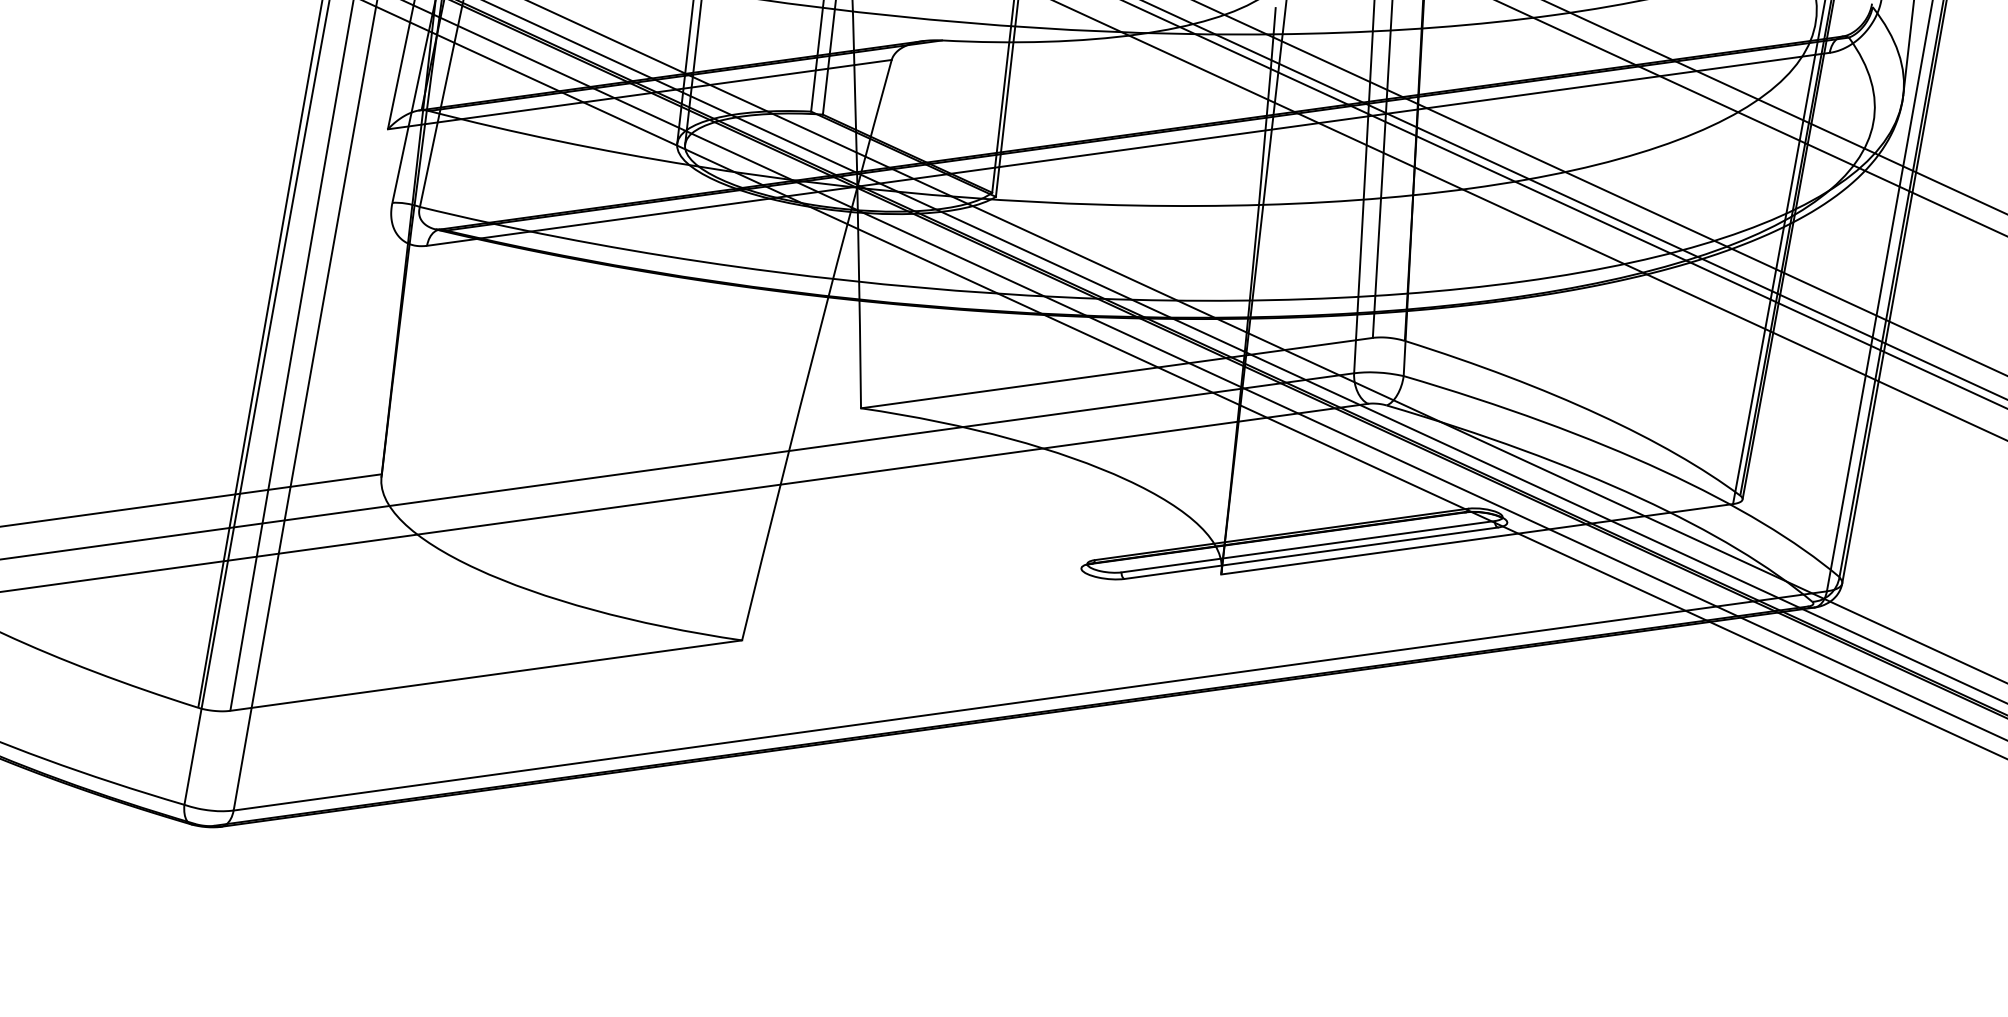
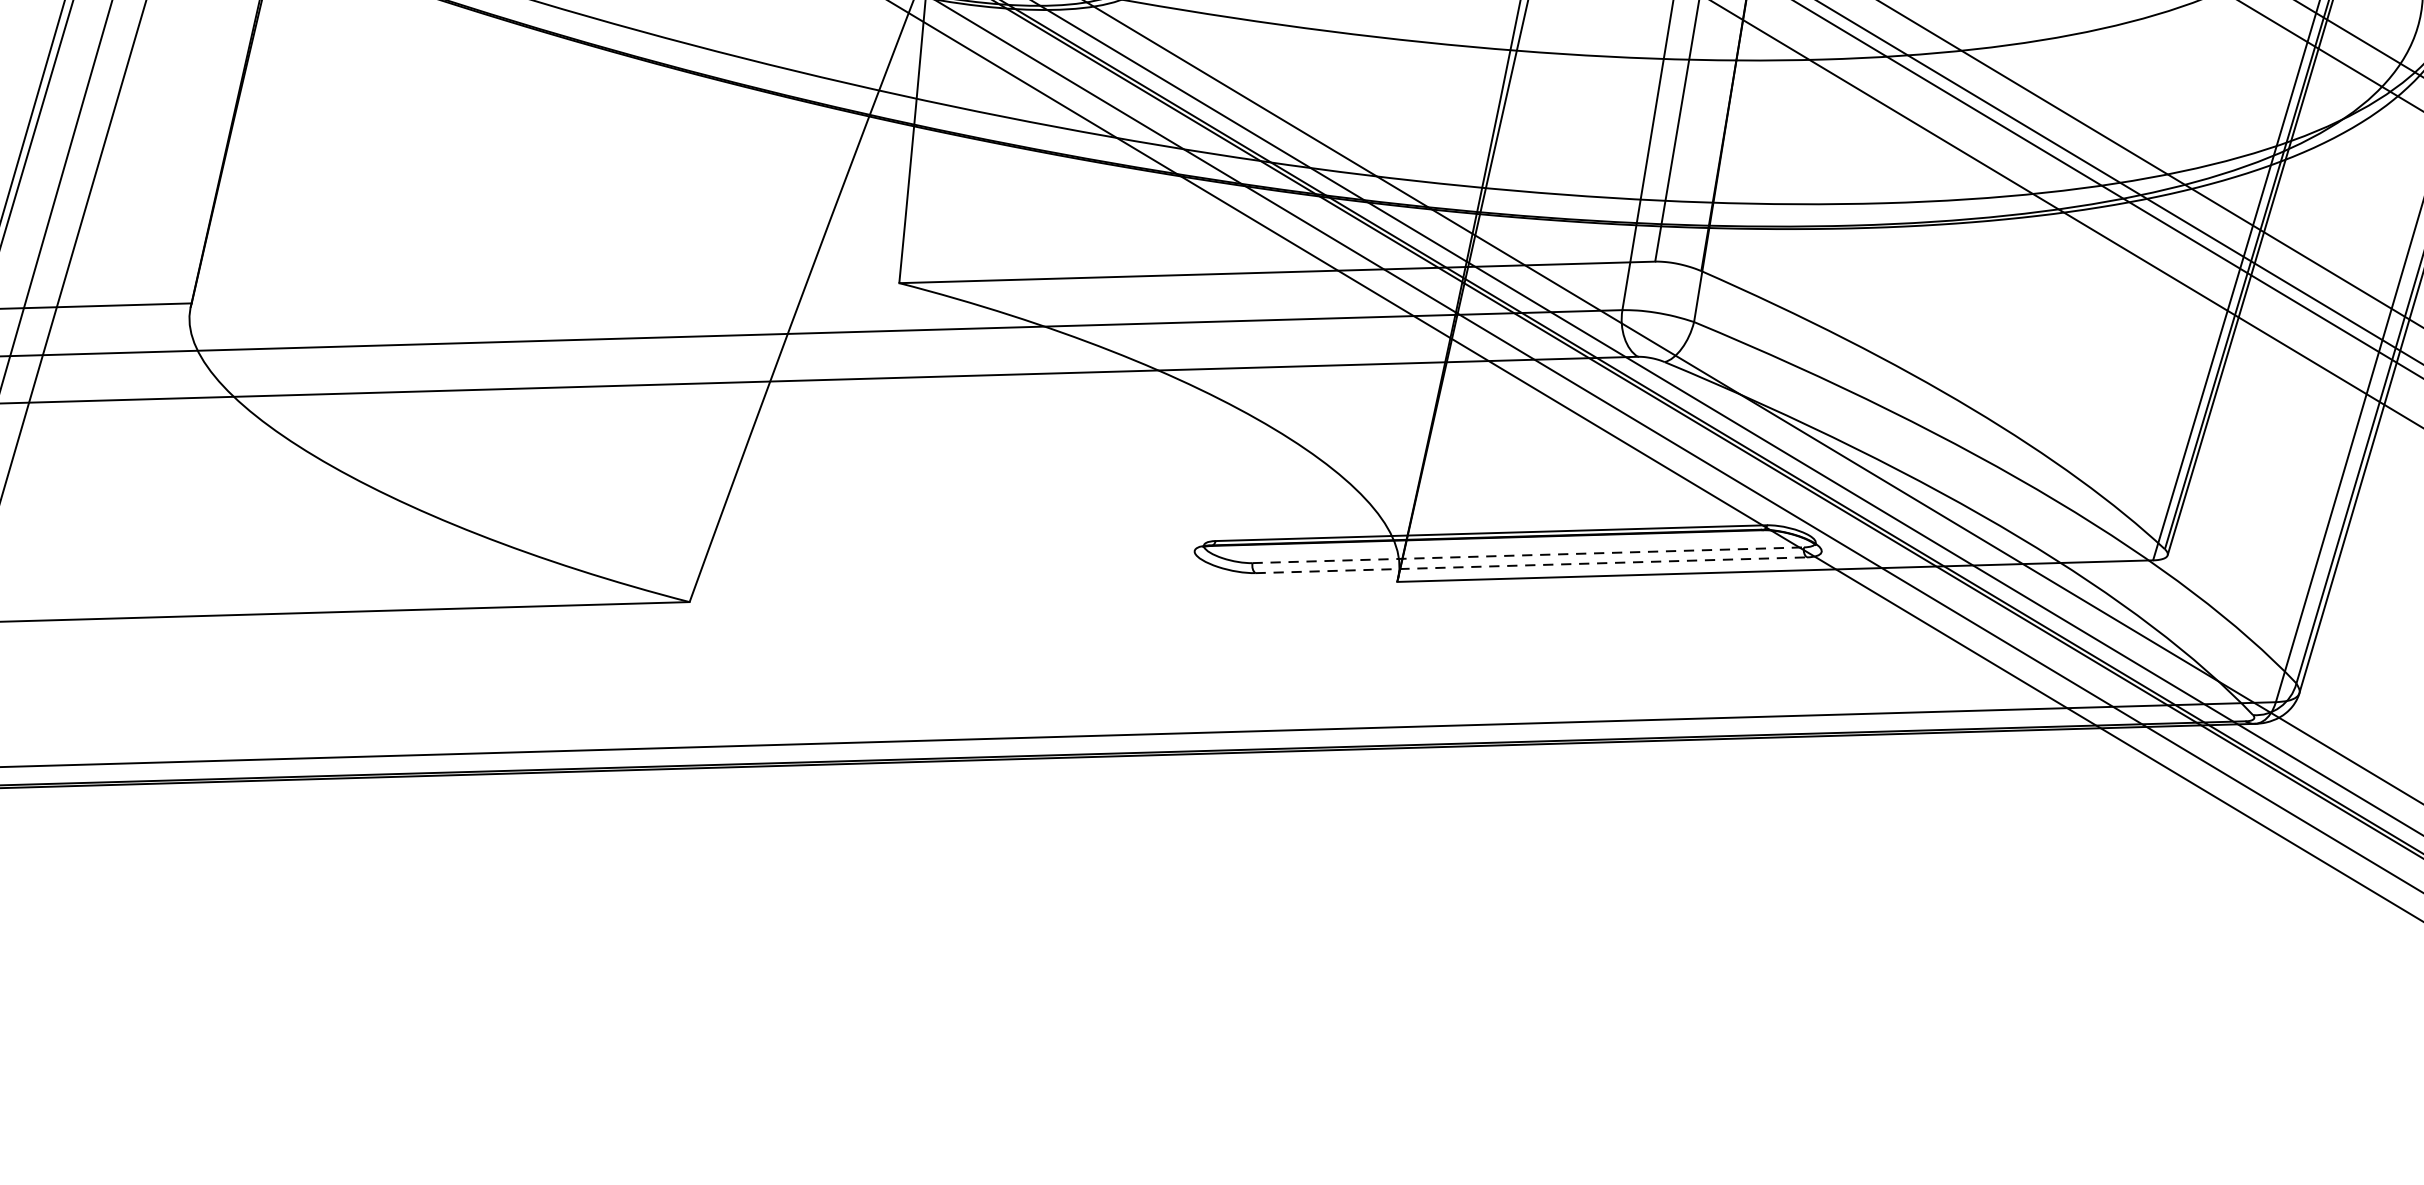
line: (1308, 546) -> (1528, 554), solid -> dashed
line: (1311, 553) -> (1531, 565), solid -> dashed

